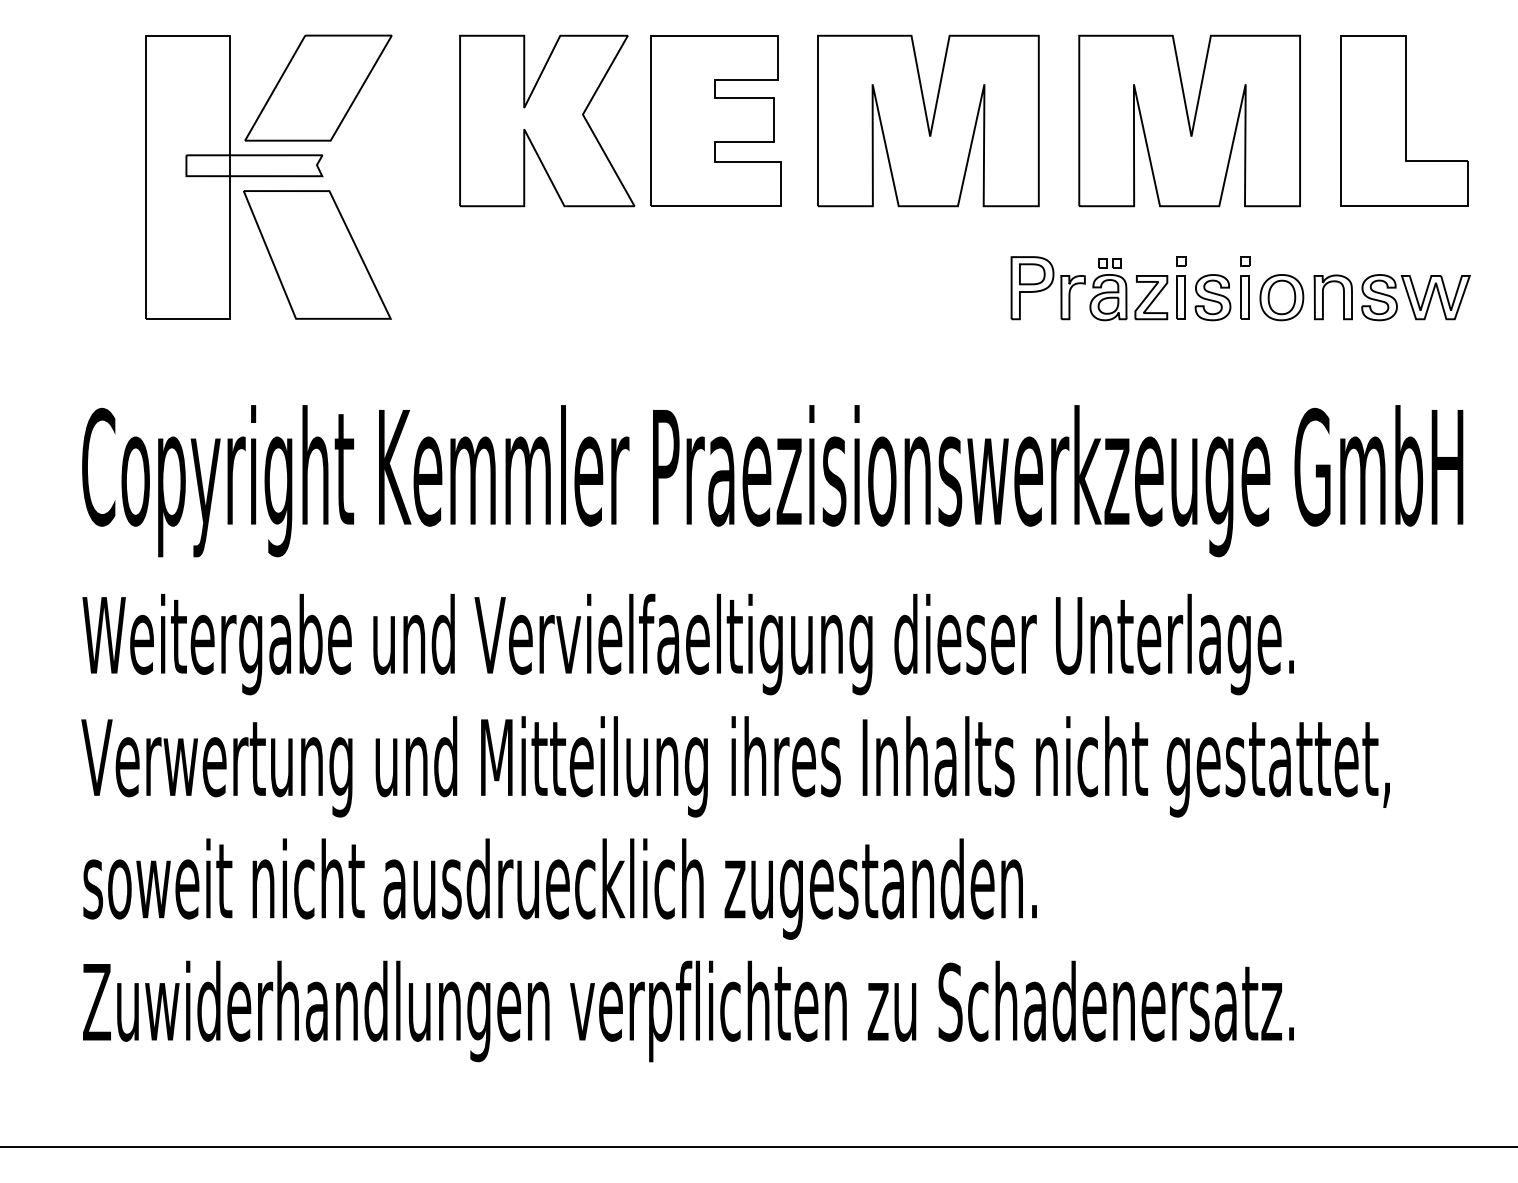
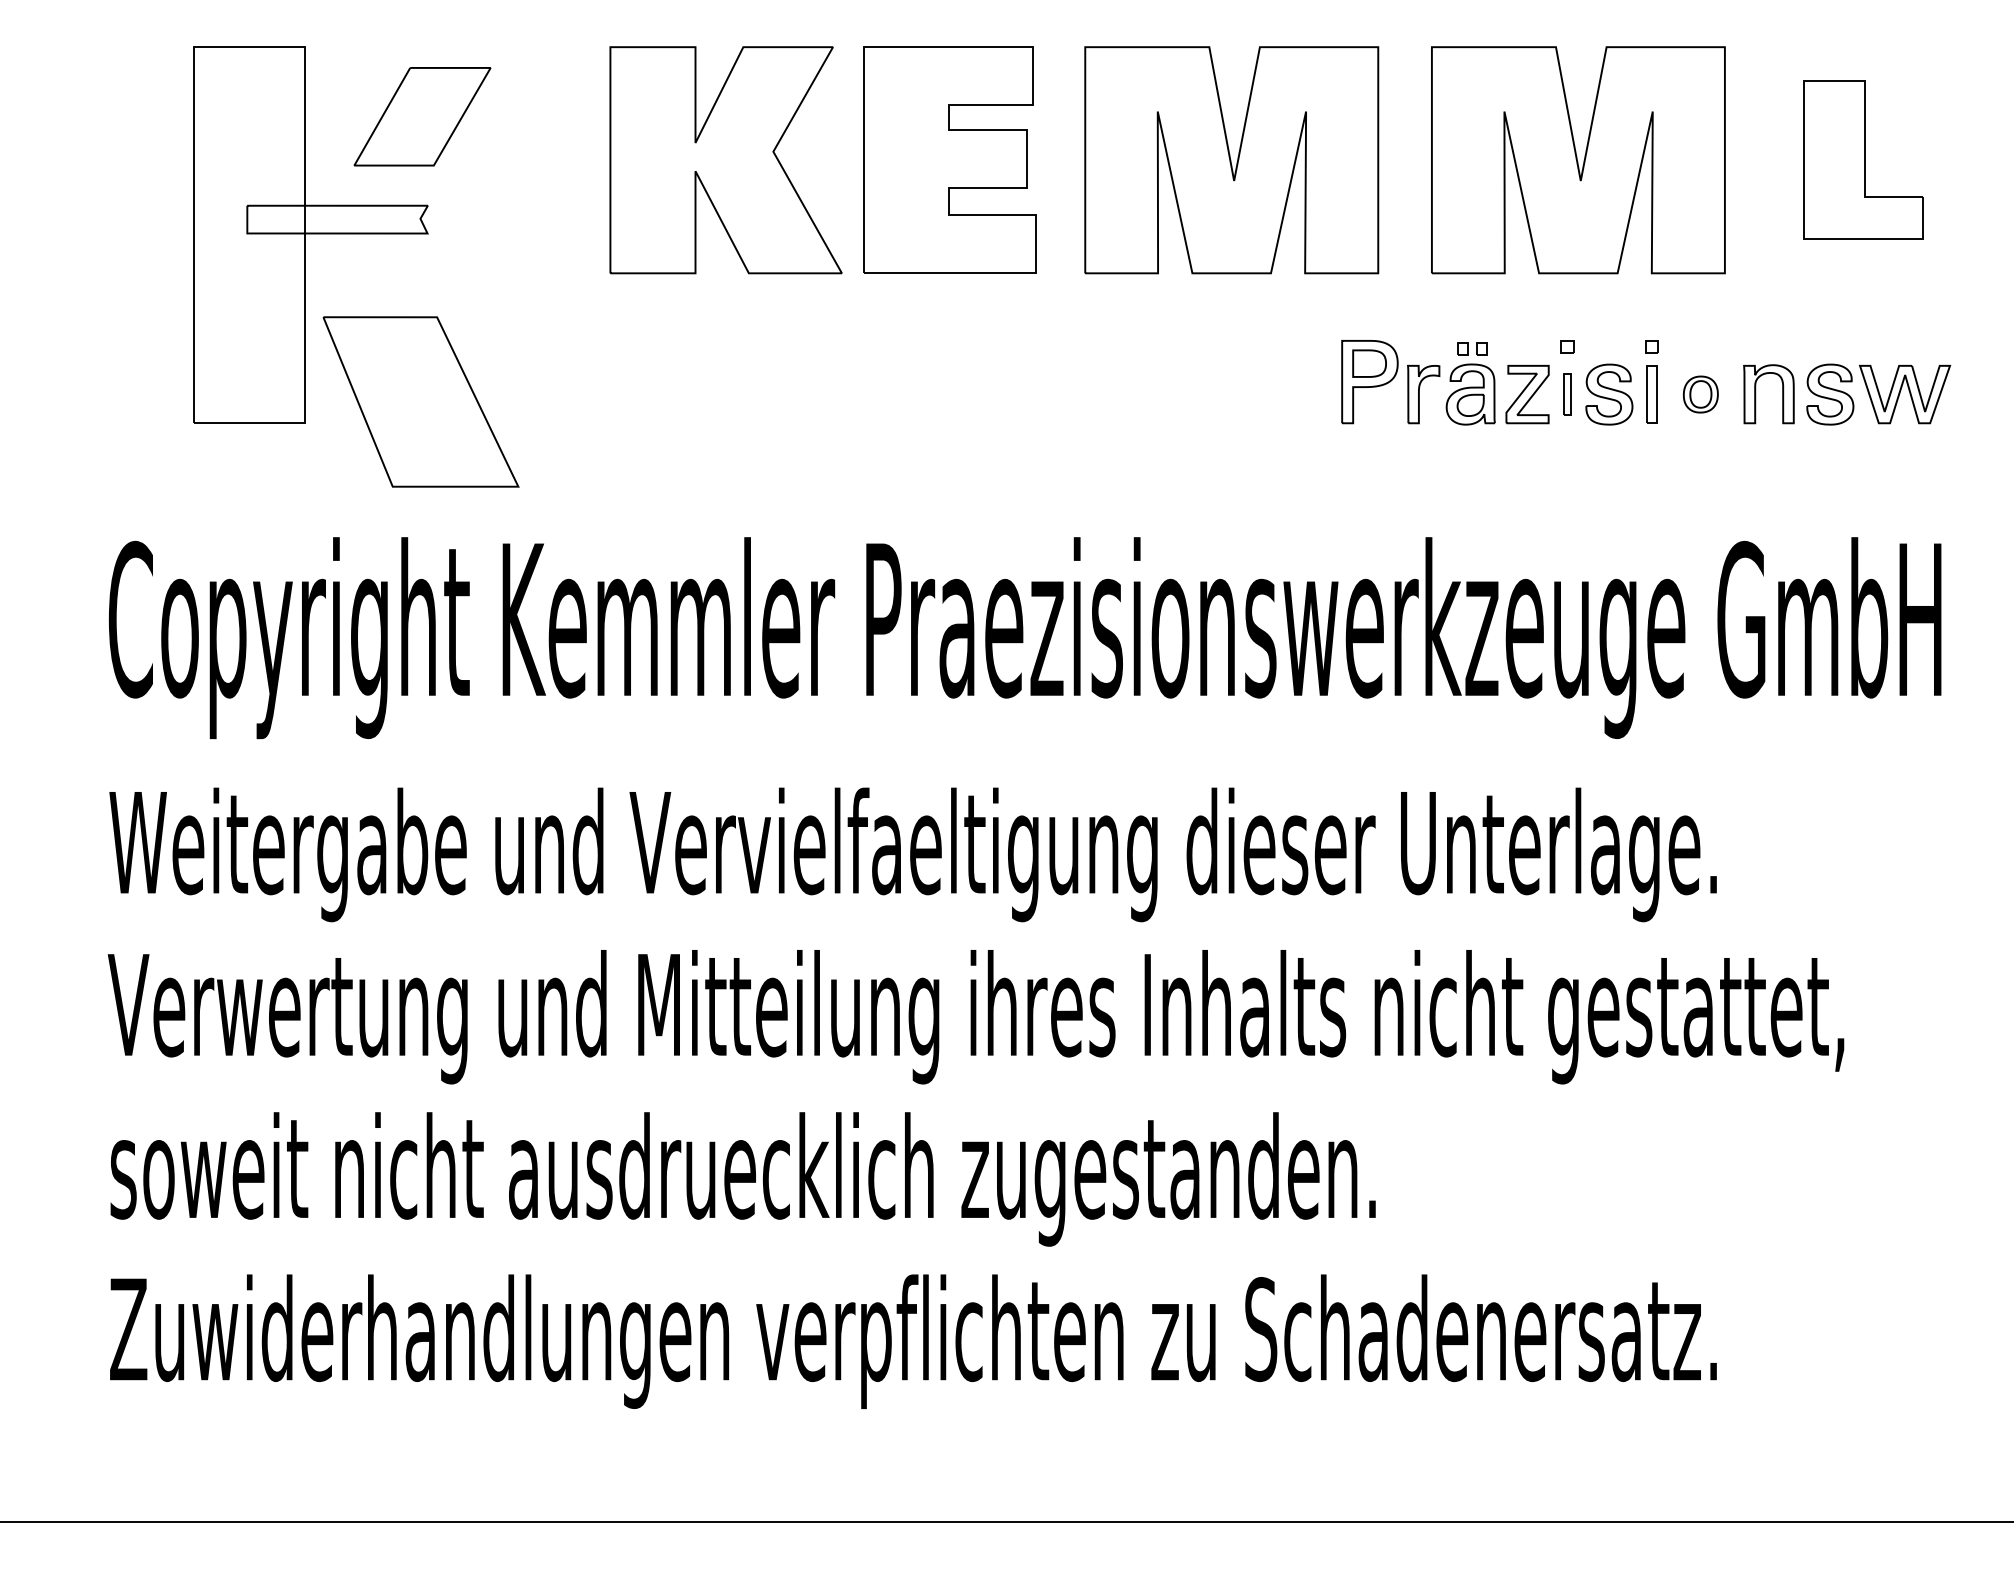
part: (318, 88) -> (422, 116), size x0.7
part: (1404, 120) -> (1863, 159), size x0.7
part: (316, 254) -> (420, 401), moved
part: (1181, 297) -> (1567, 394), size x0.7
part: (1281, 297) -> (1700, 394), size x0.6

